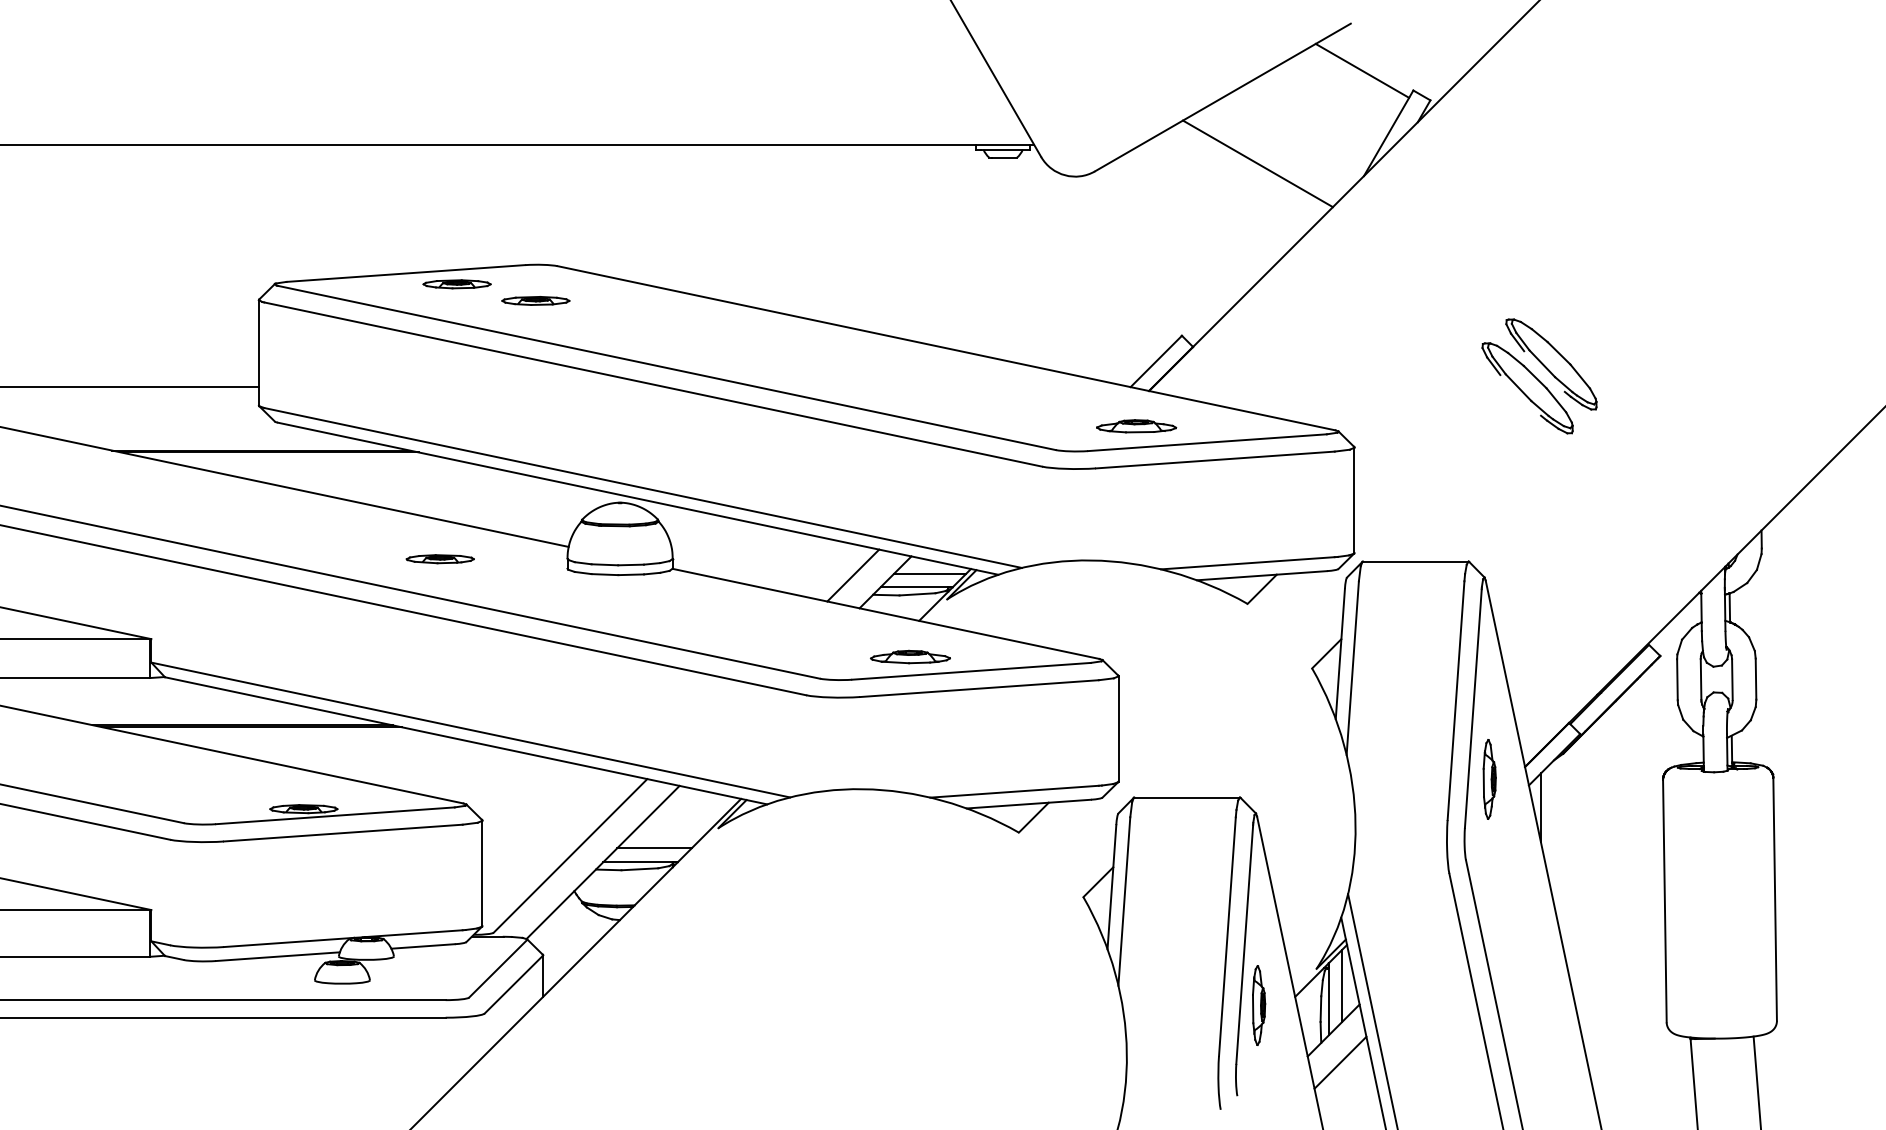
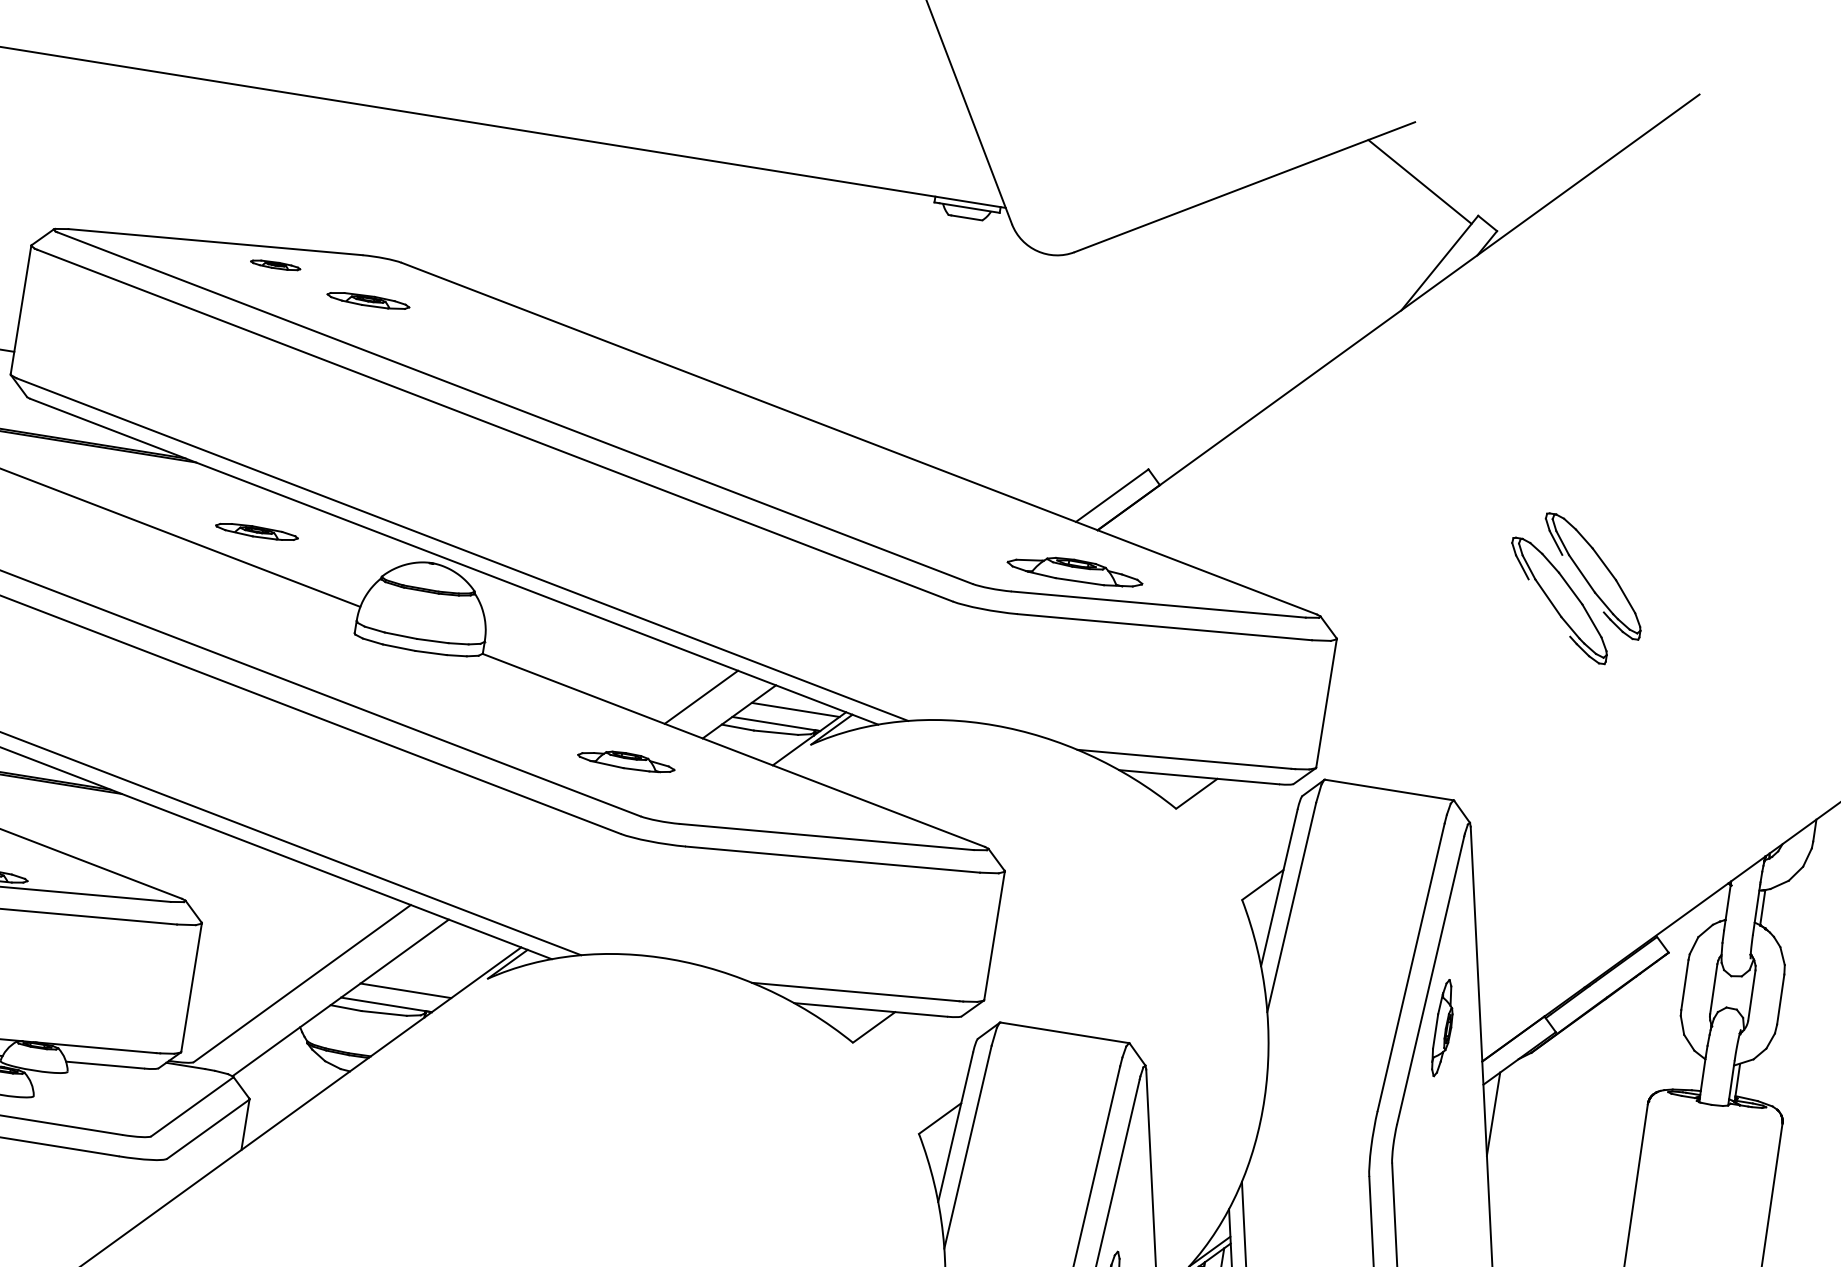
line: (1257, 163) -> (1274, 274), removed
part: (456, 284) -> (274, 265), size x0.6
part: (1136, 426) -> (1075, 570), size x1.4
part: (439, 559) -> (255, 532), moved
part: (910, 656) -> (626, 760), moved
part: (1489, 779) -> (1443, 1028), moved

